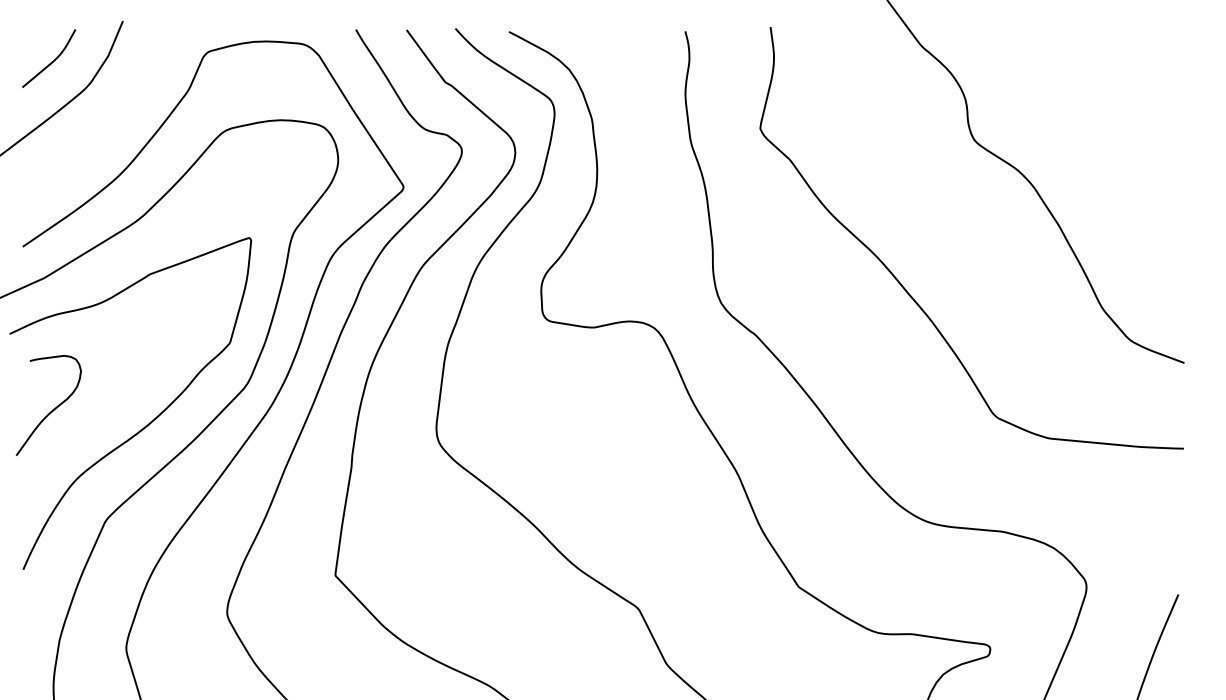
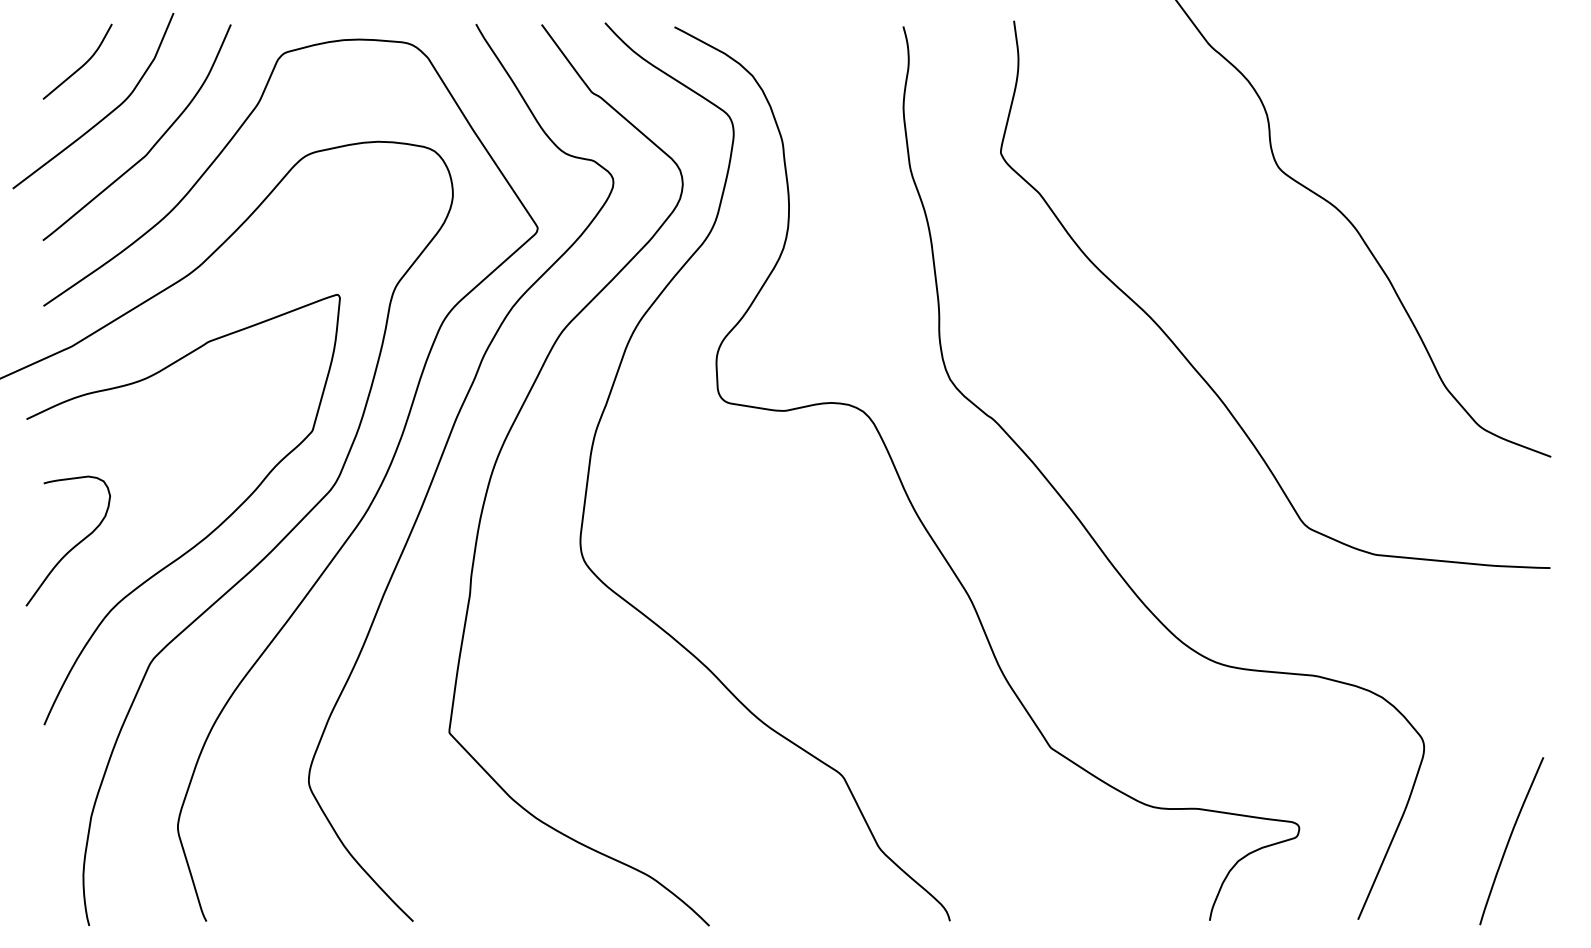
curve: (108, 121) -> (154, 143), added
curve: (52, 409) -> (73, 546), moved

